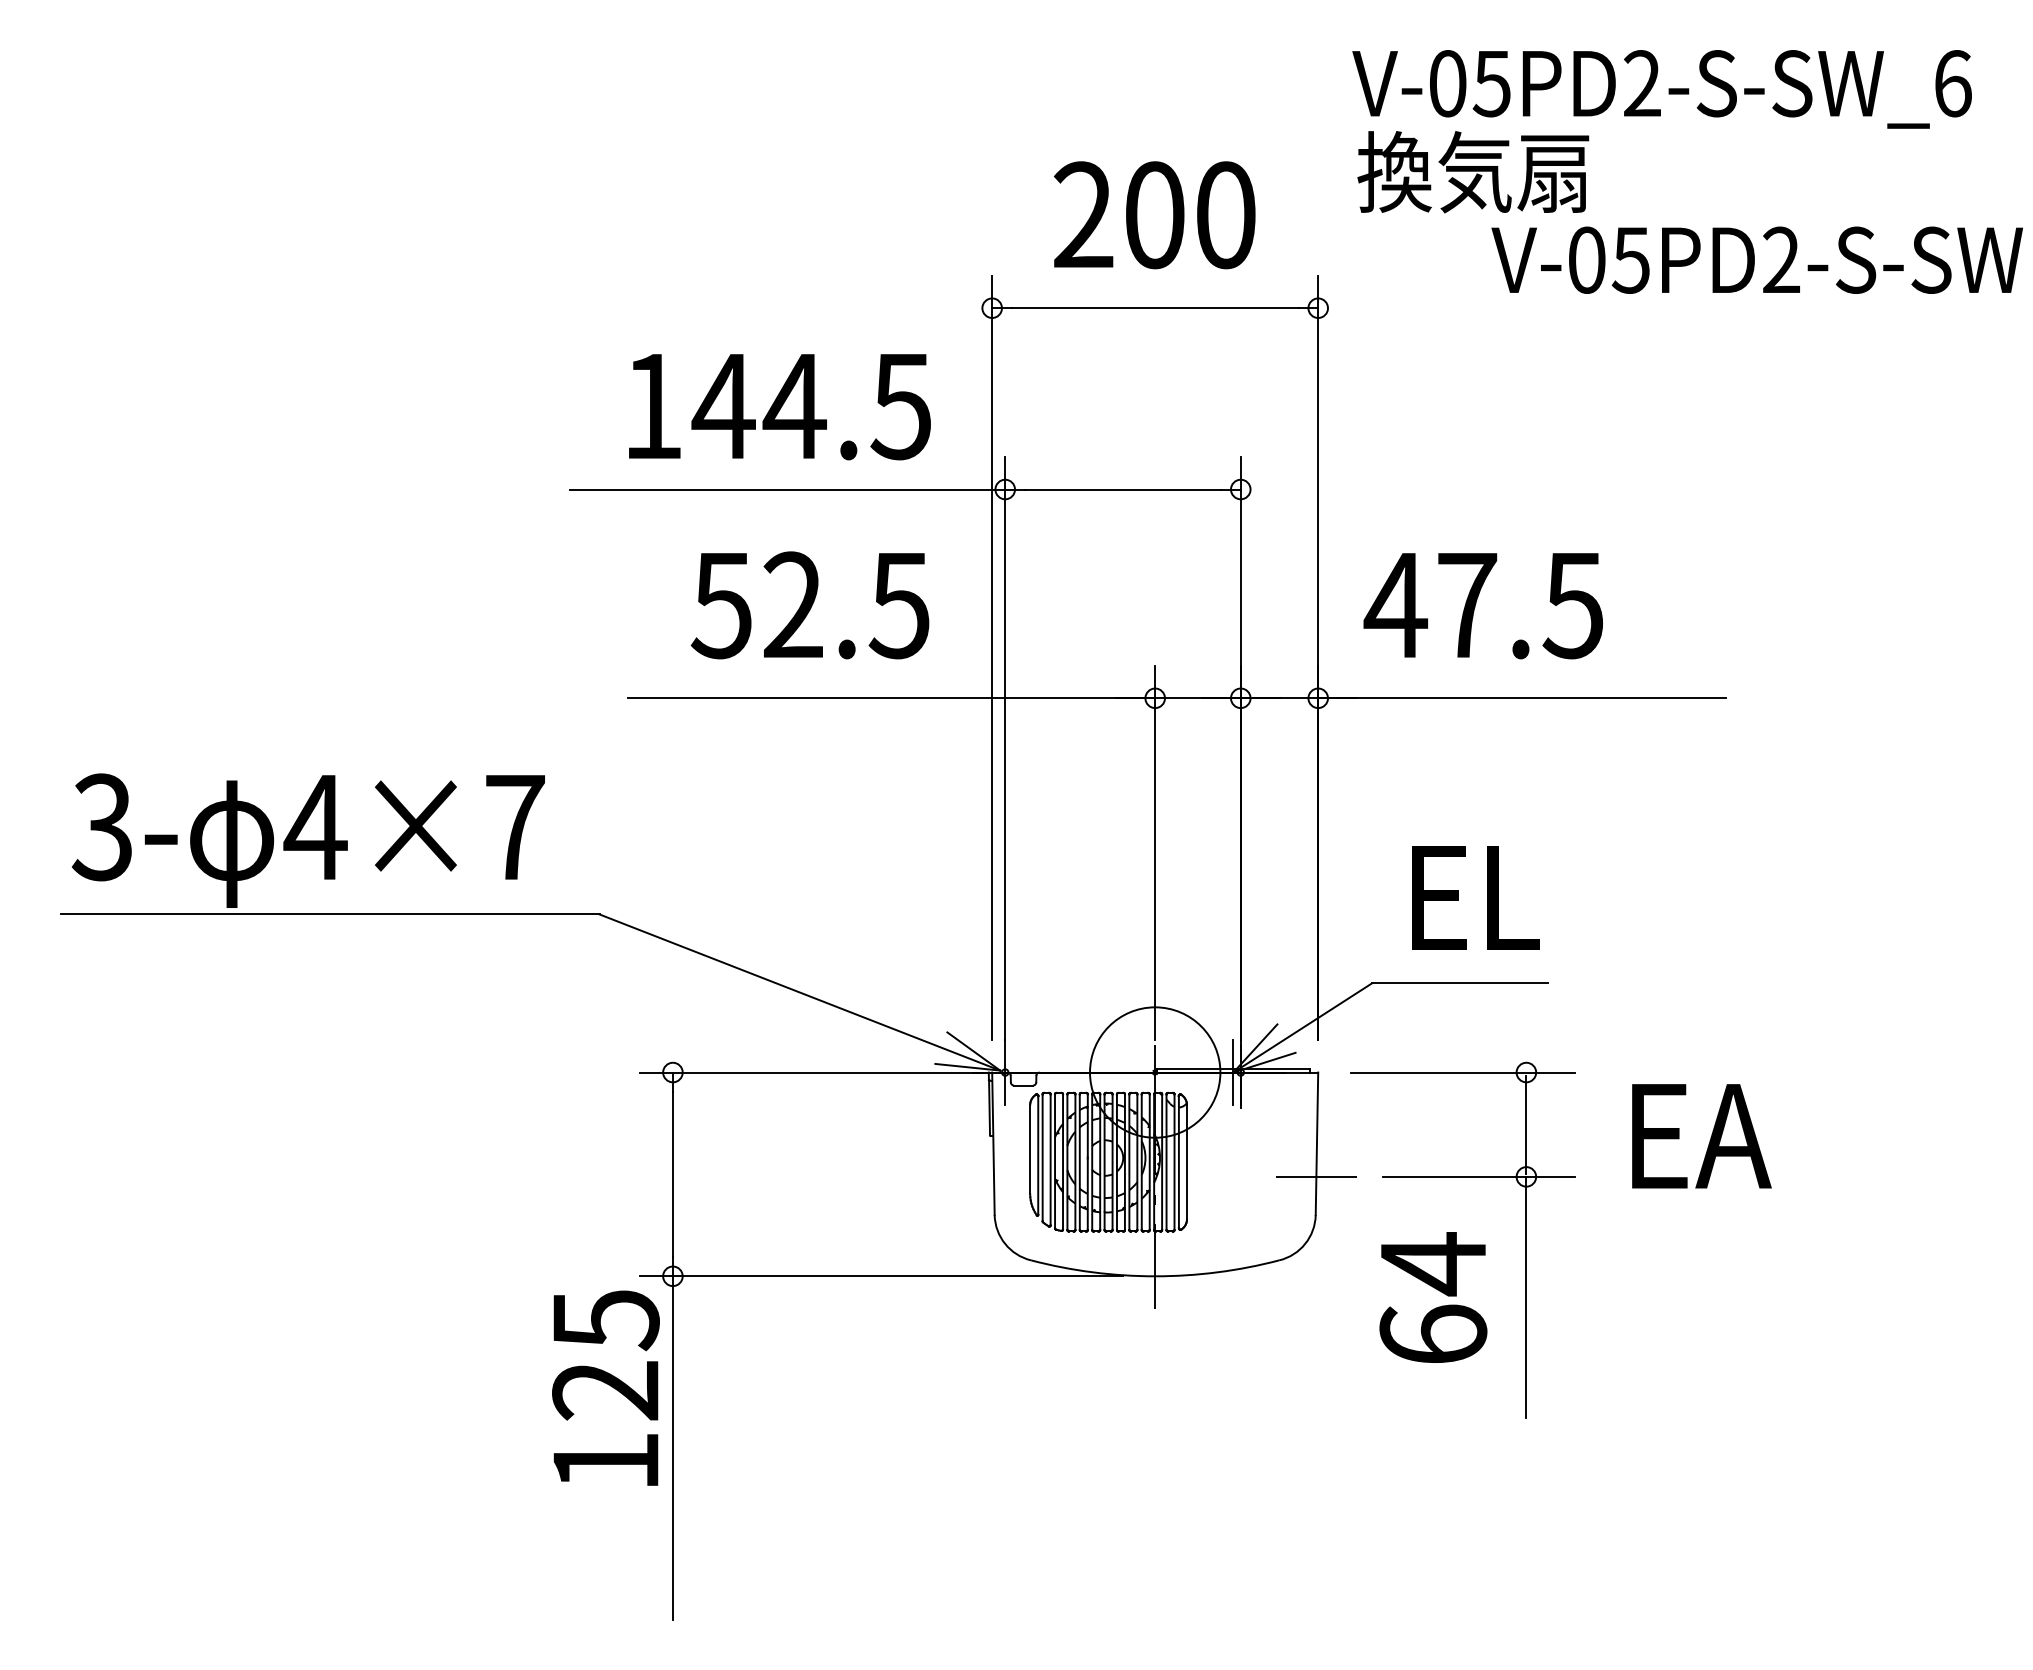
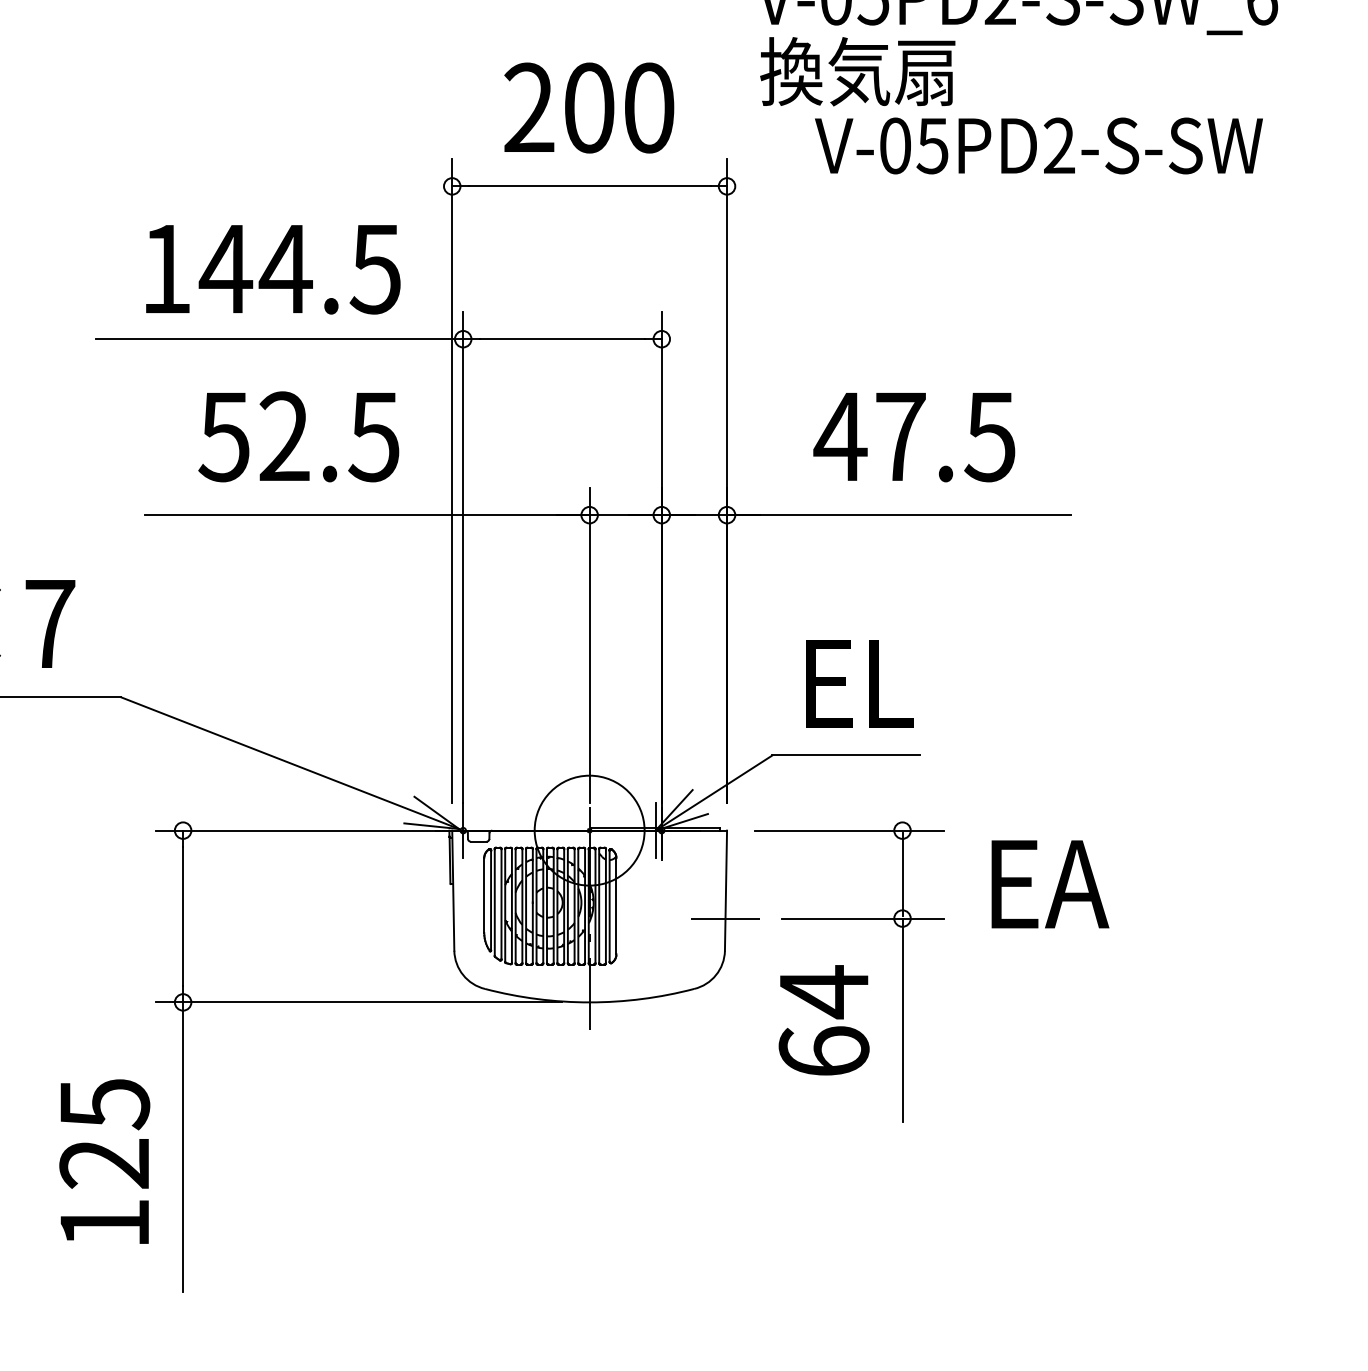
text: (1756, 259) -> (1038, 145), moved
text: (1482, 606) -> (913, 437), moved
text: (605, 1387) -> (104, 1161), moved

